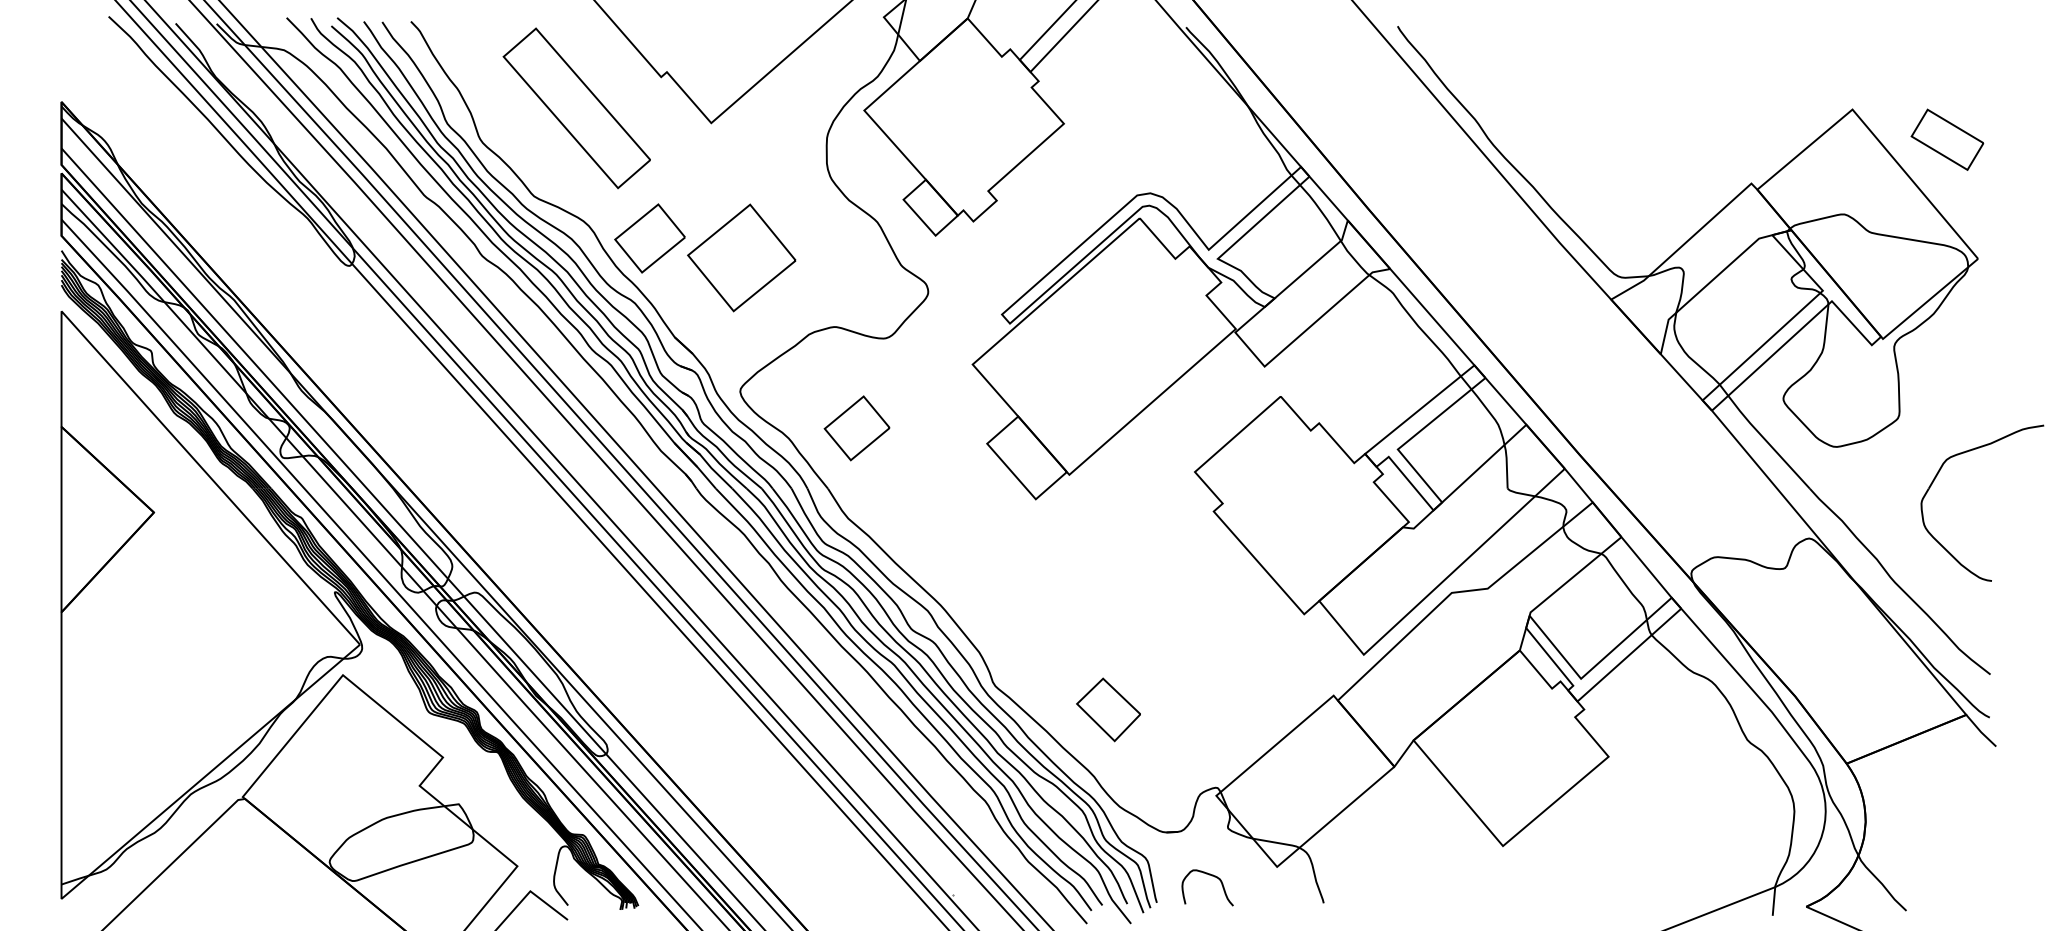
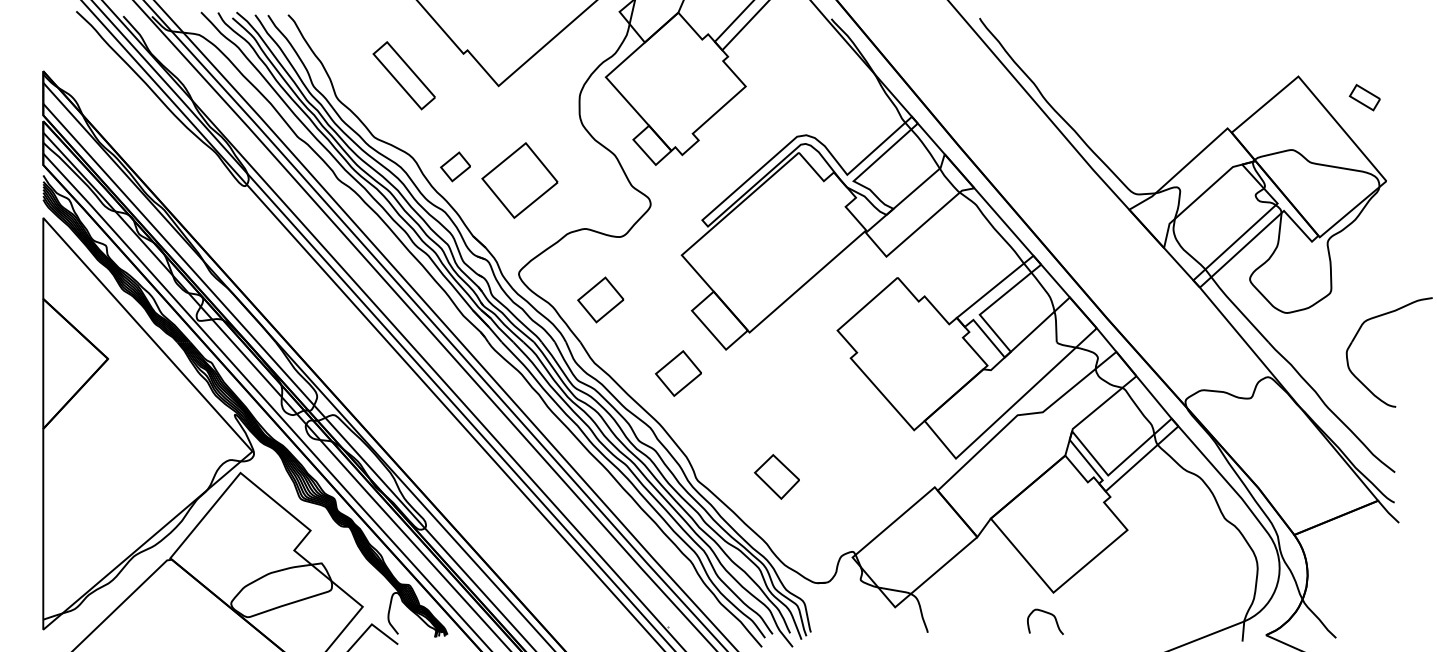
part: (576, 108) -> (404, 75), size x0.6
part: (1947, 139) -> (1364, 97), size x0.6
part: (649, 238) -> (455, 166), size x0.6
part: (967, 533) -> (678, 373), added
part: (1108, 709) -> (777, 476), moved
curve: (1212, 876) -> (1048, 614), moved

